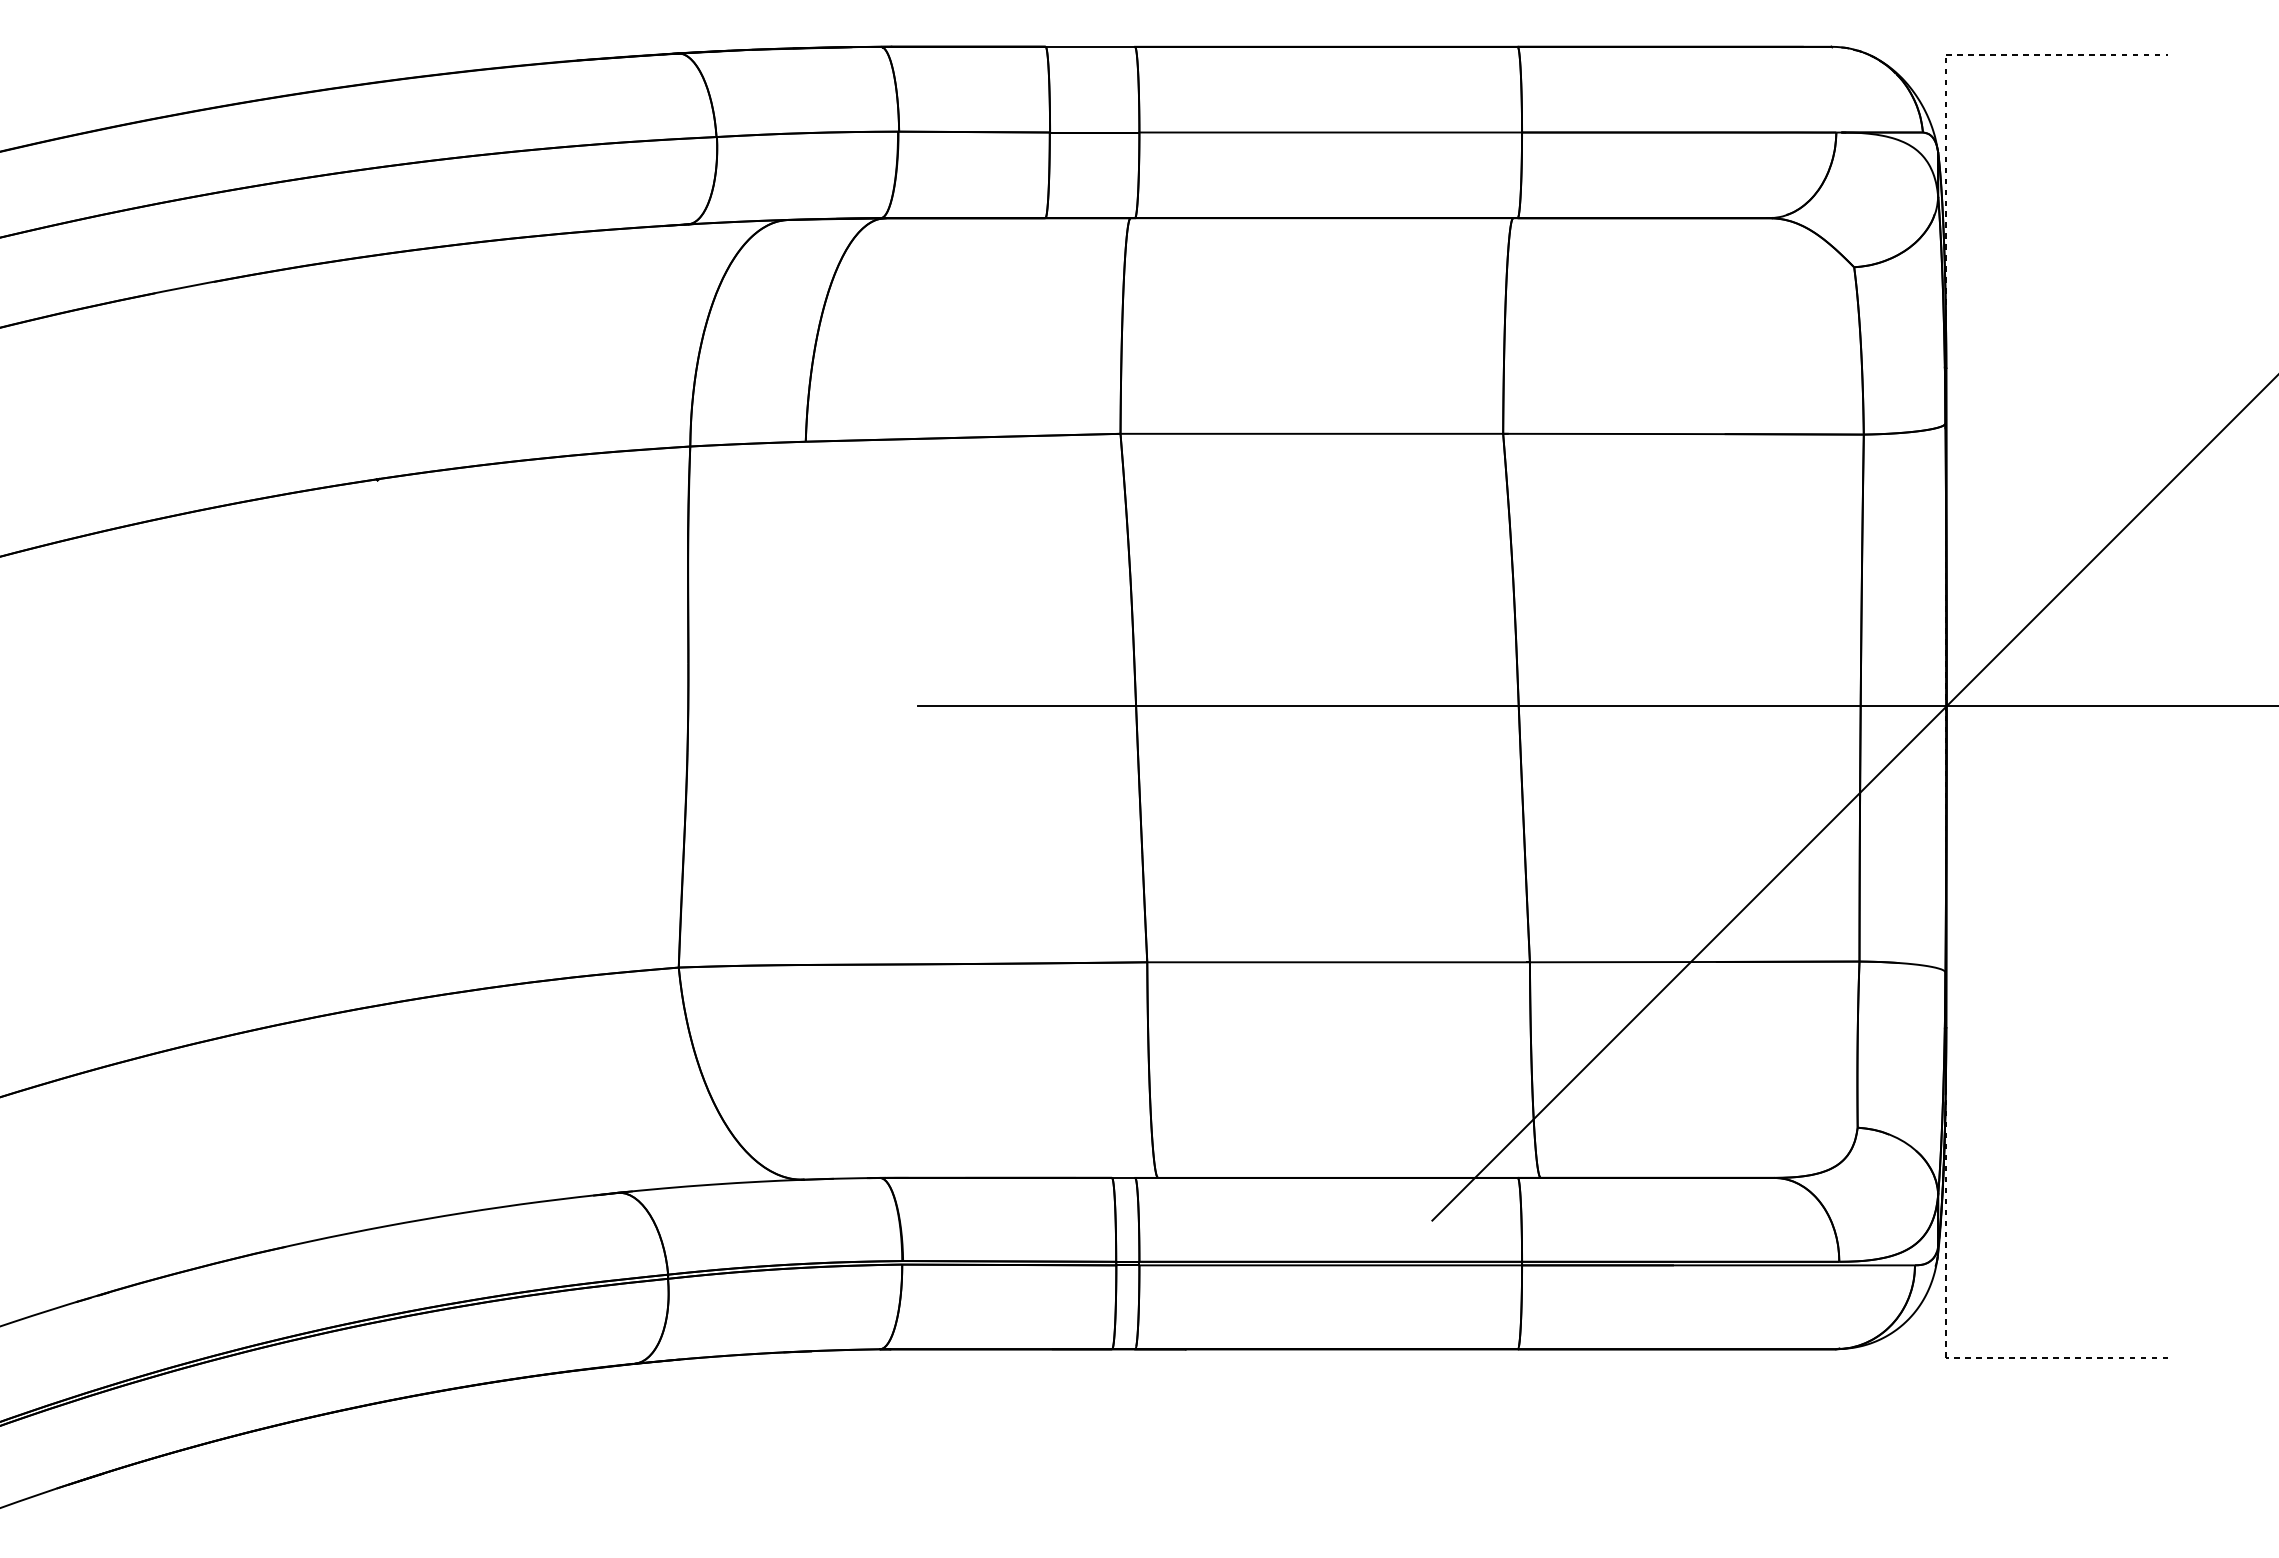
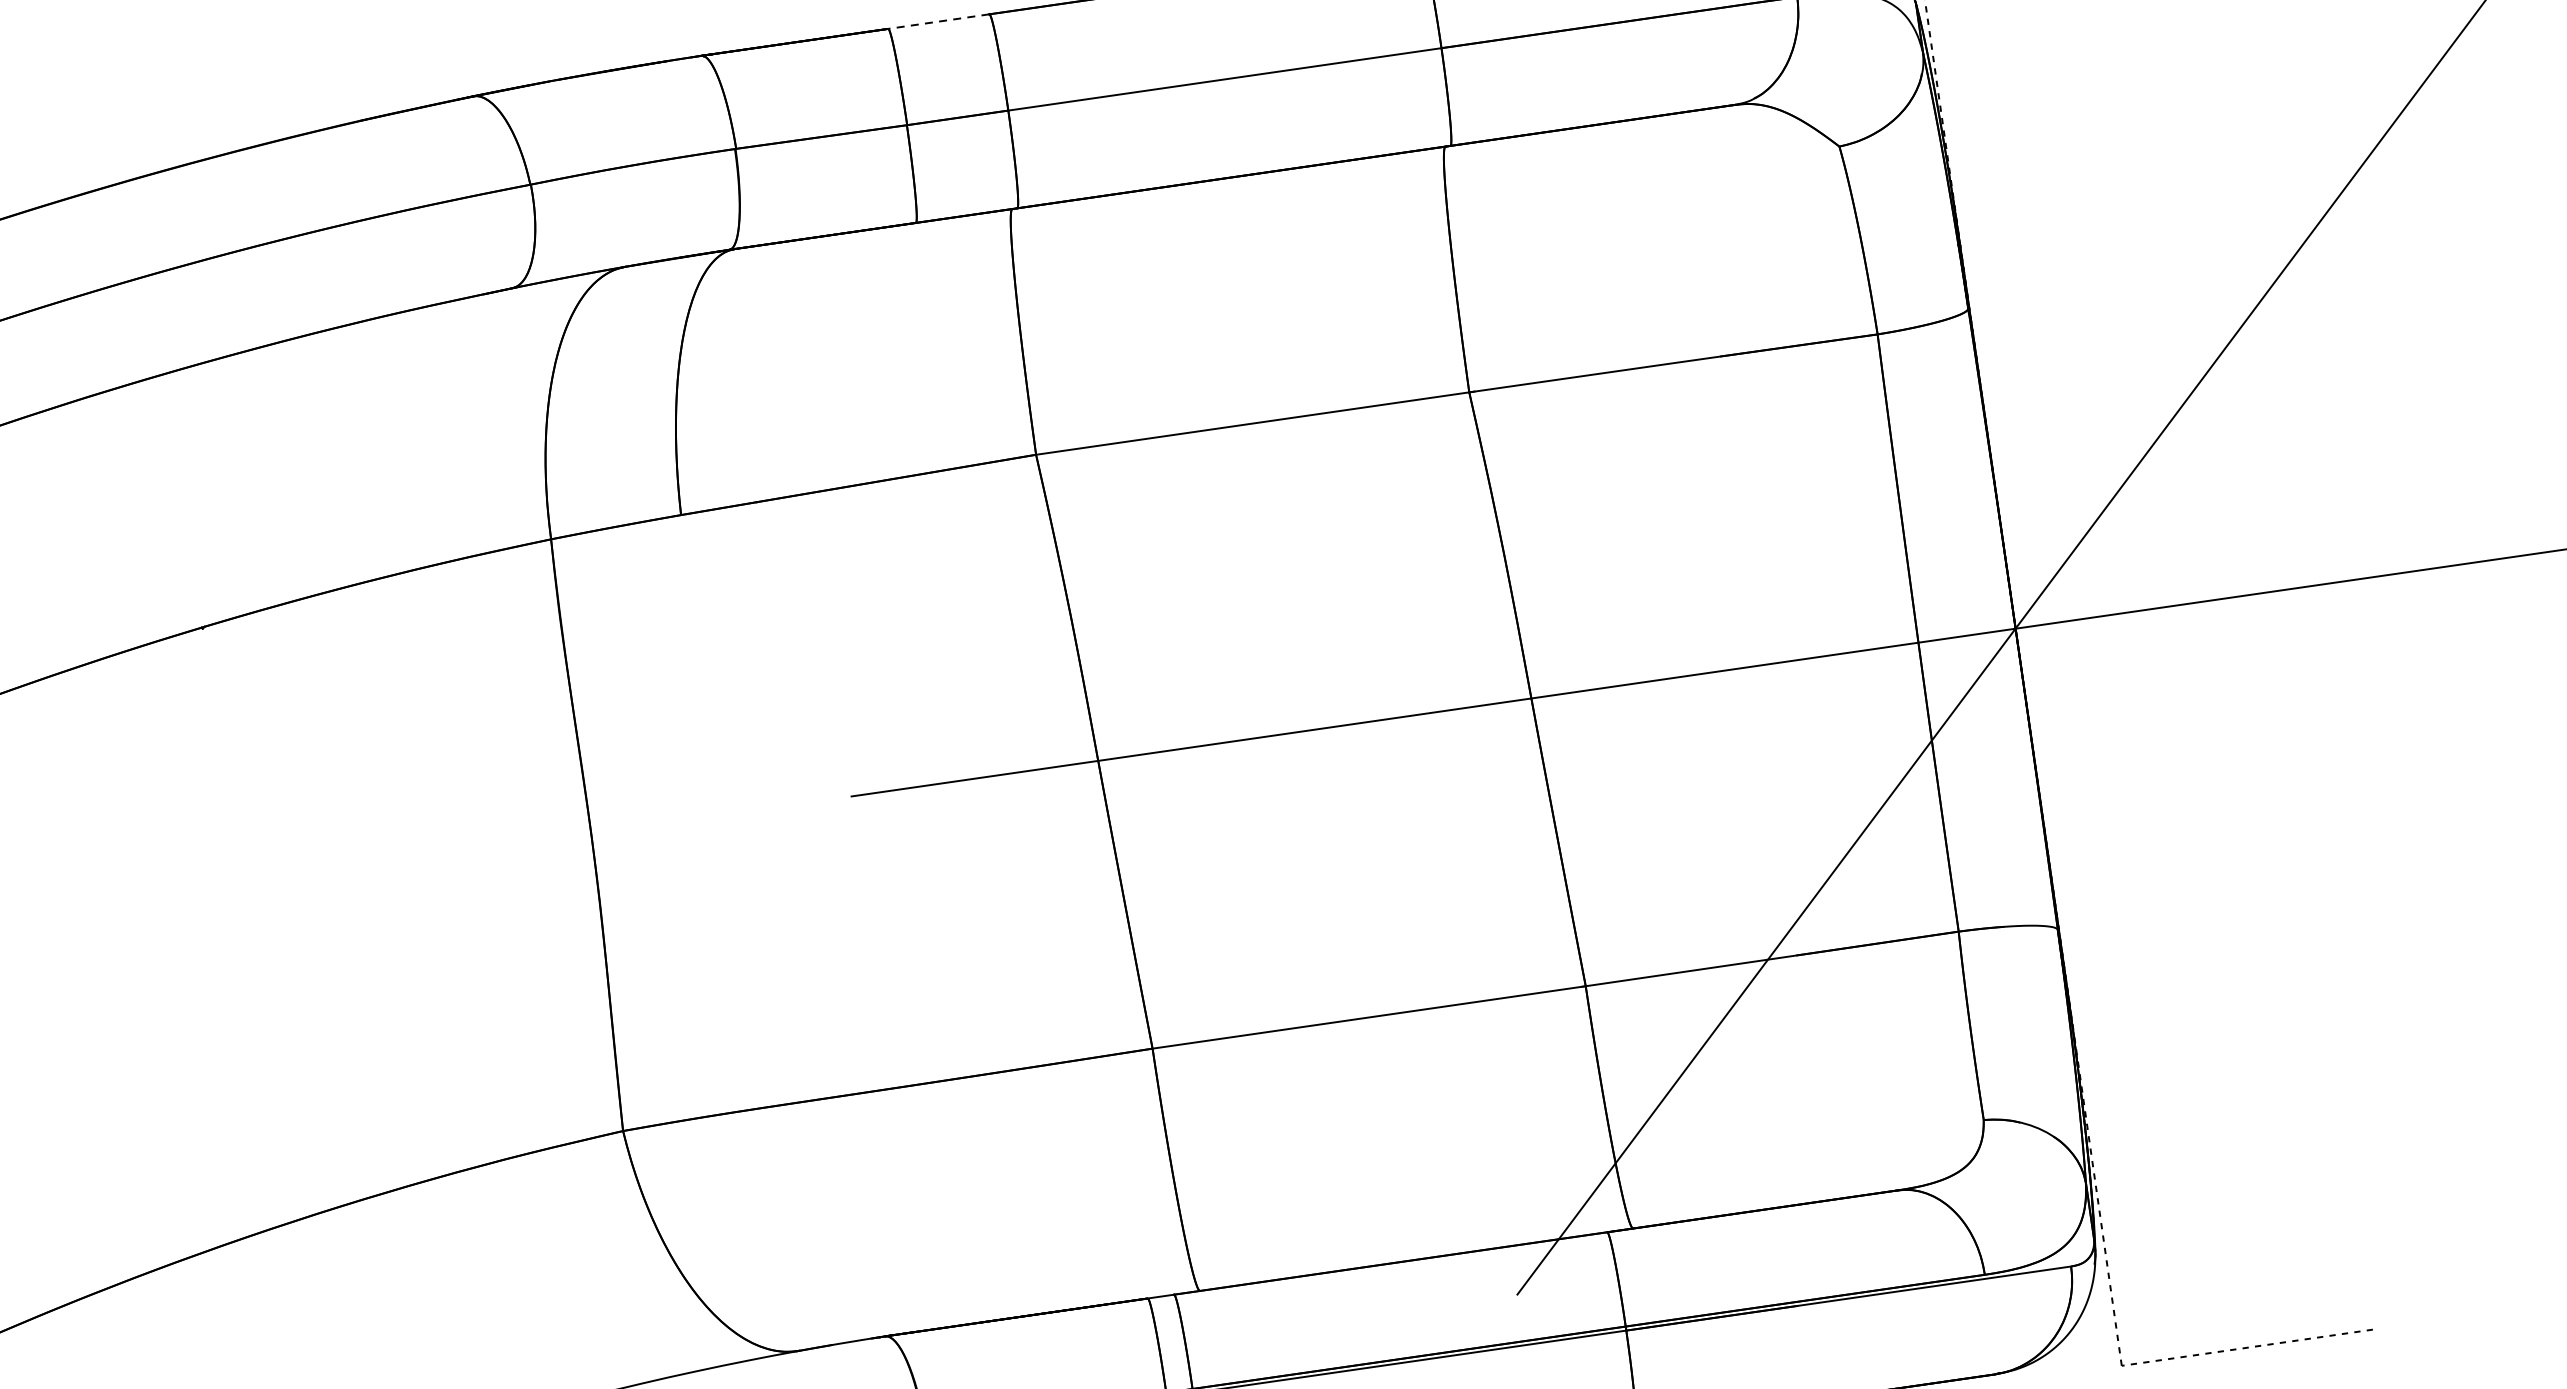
line: (1090, 46) -> (938, 21), solid -> dashed

